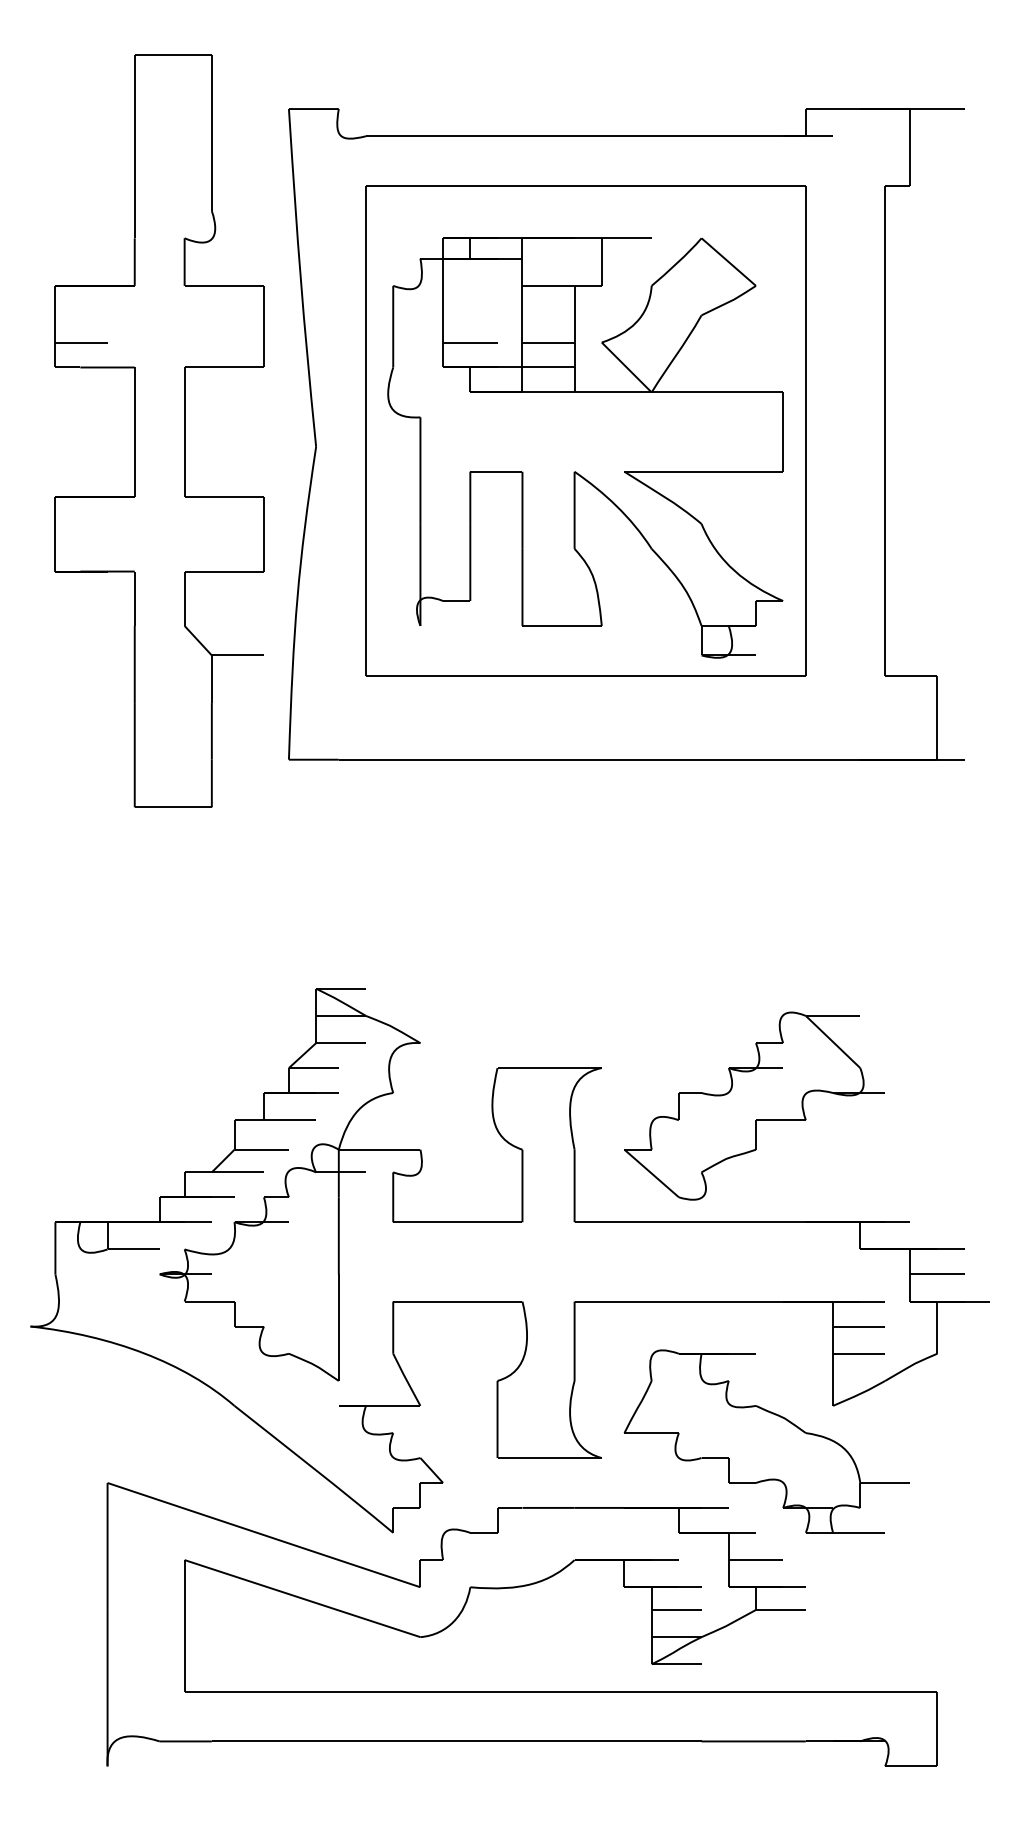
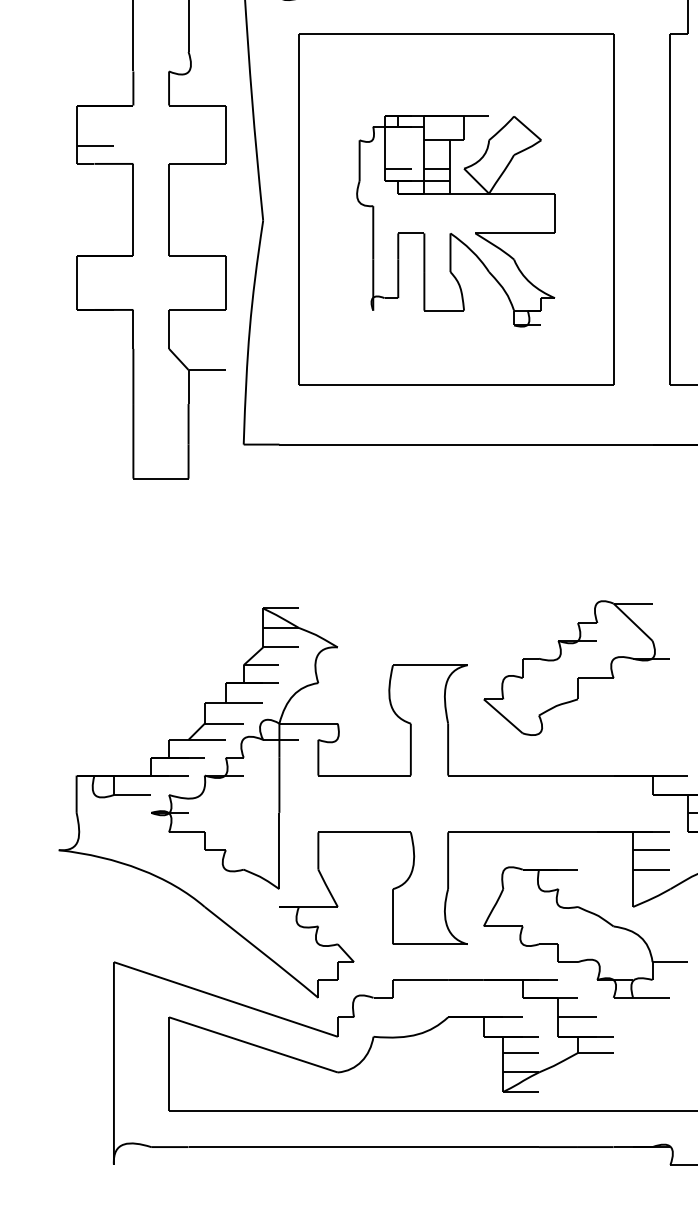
part: (585, 447) -> (455, 221), size x0.7
part: (754, 1105) -> (576, 667), moved

